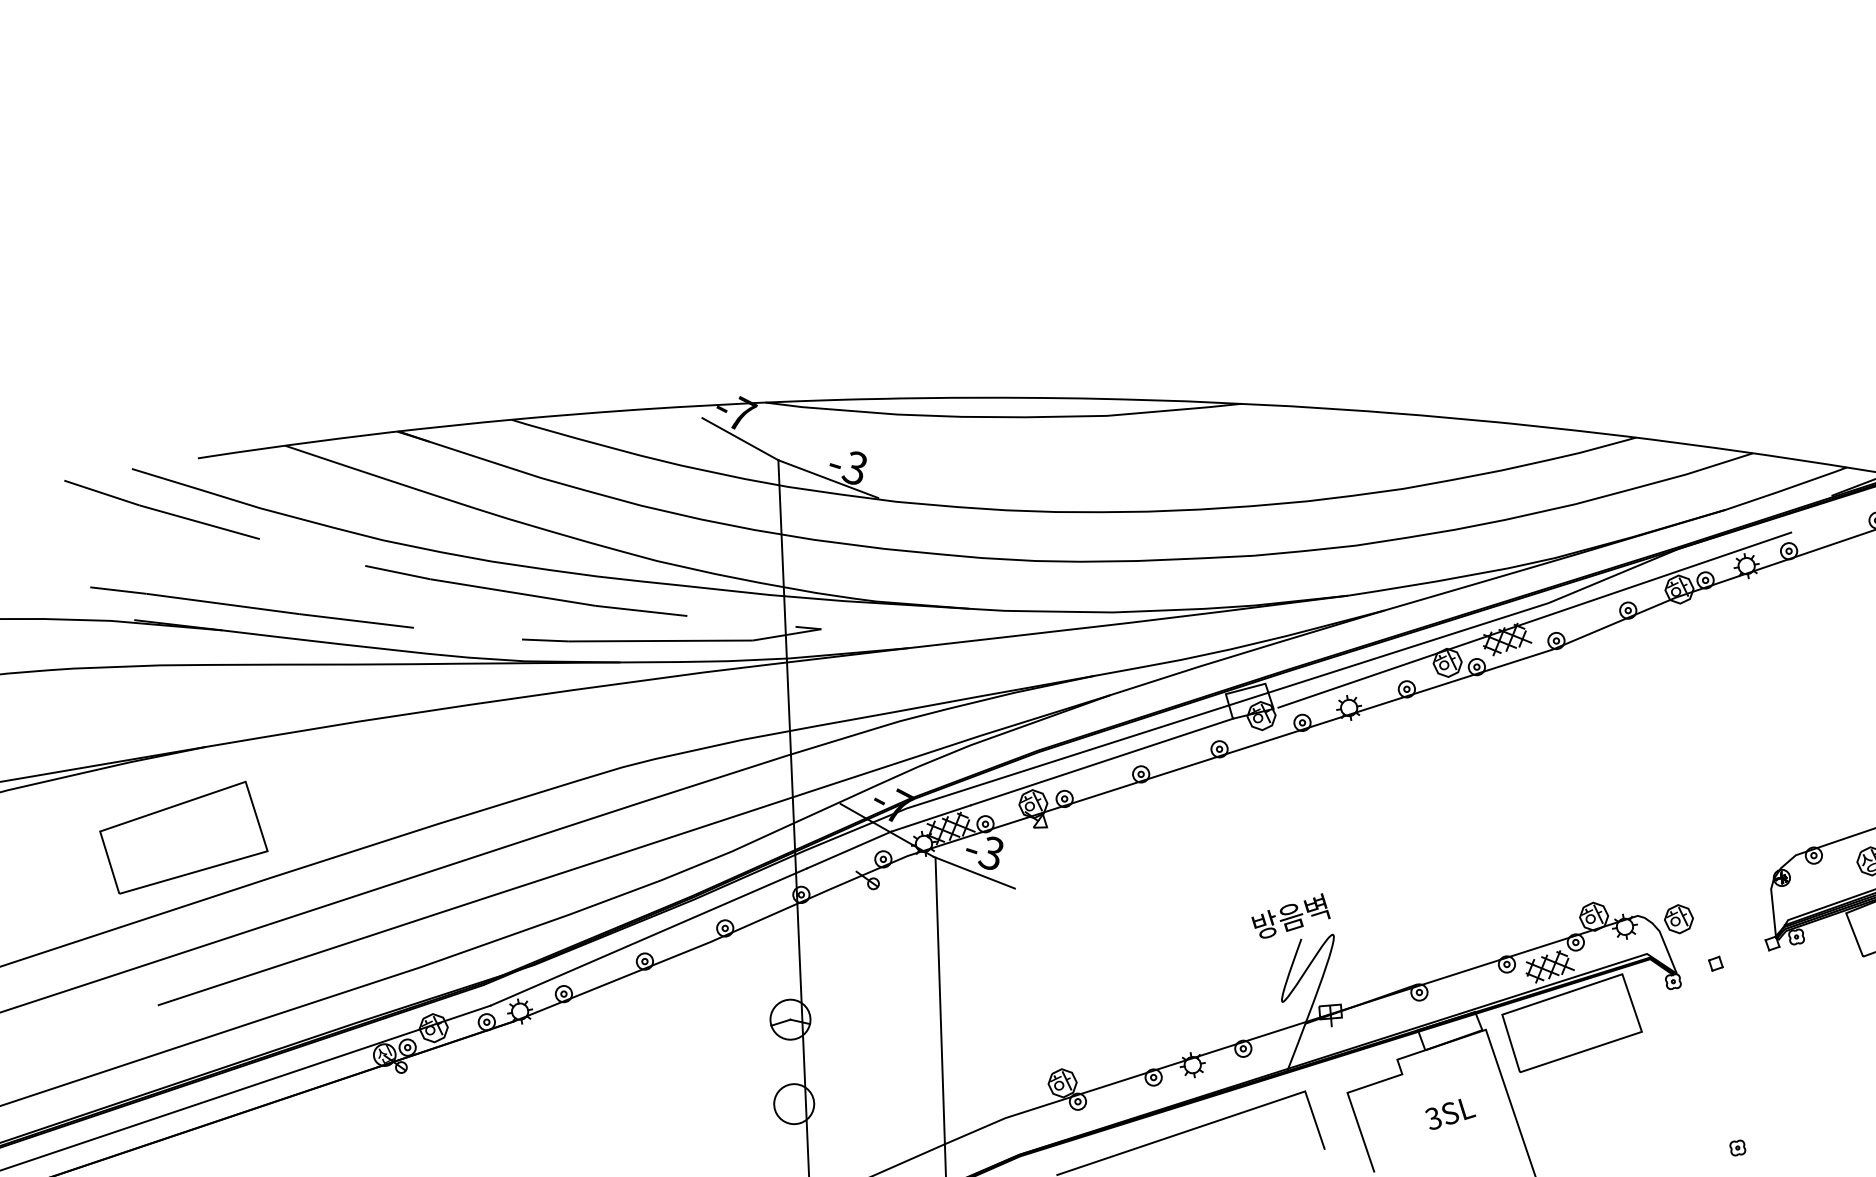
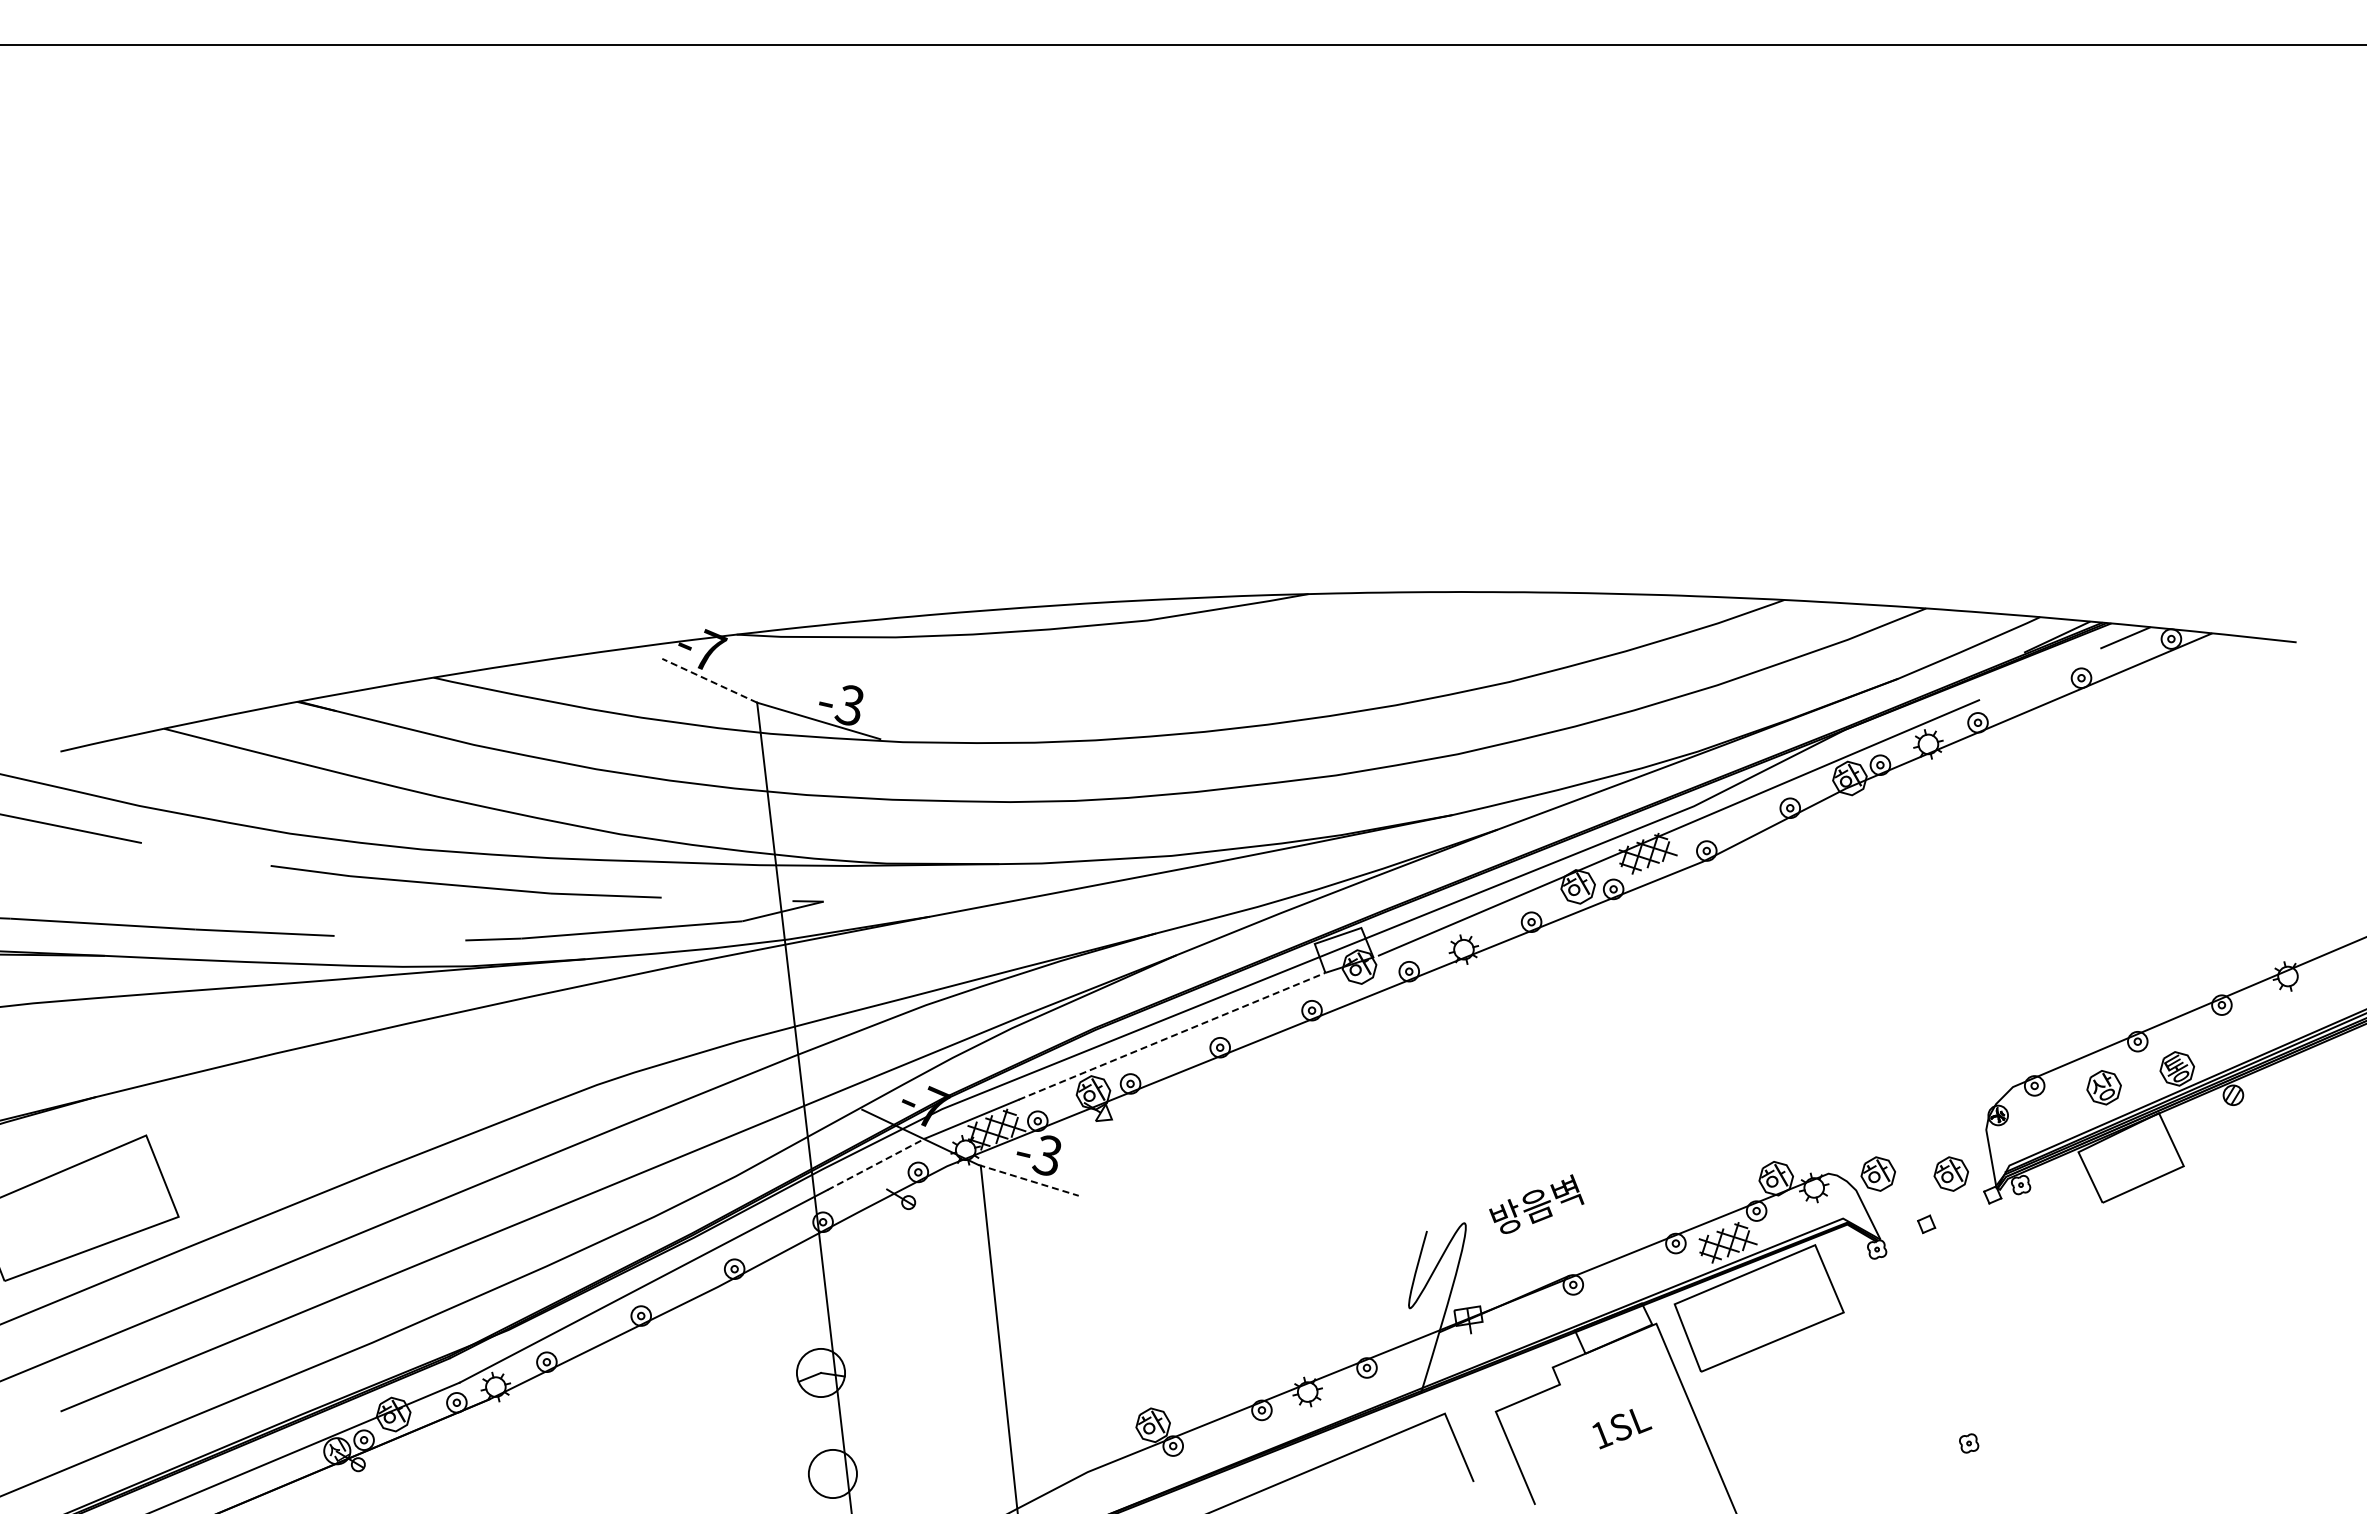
line: (740, 438) -> (709, 680), solid -> dashed
line: (1102, 762) -> (1172, 1036), solid -> dashed
line: (849, 850) -> (876, 1164), solid -> dashed
line: (975, 872) -> (1029, 1180), solid -> dashed
text: (1291, 915) -> (1536, 1203), moved
part: (1738, 923) -> (1950, 1173), added
text: (1433, 1119) -> (1601, 1435), 3SL -> 1SL

